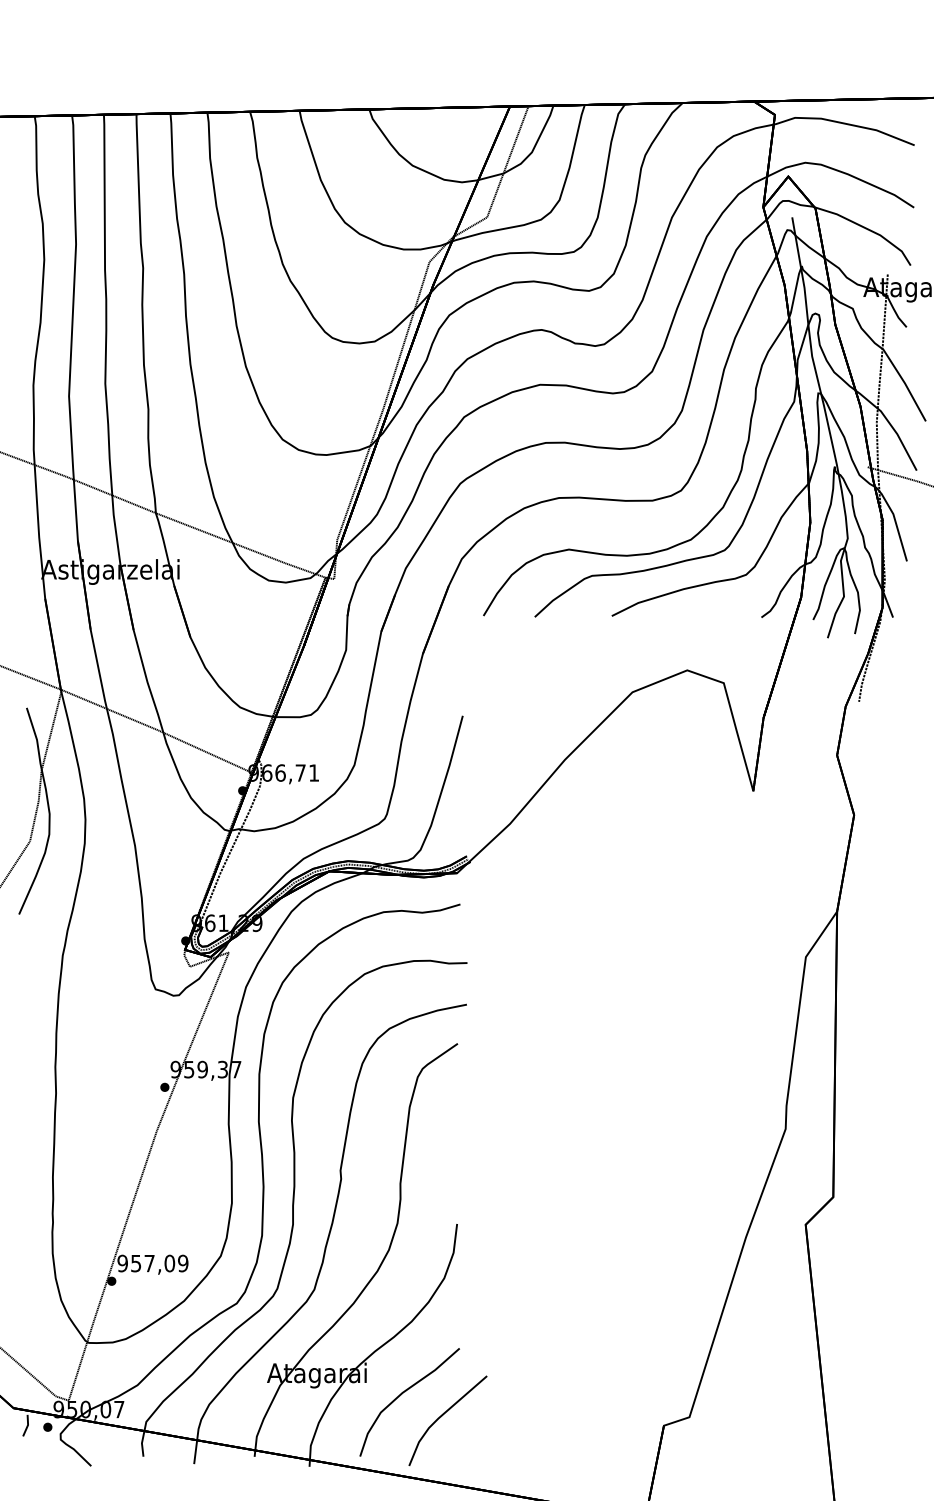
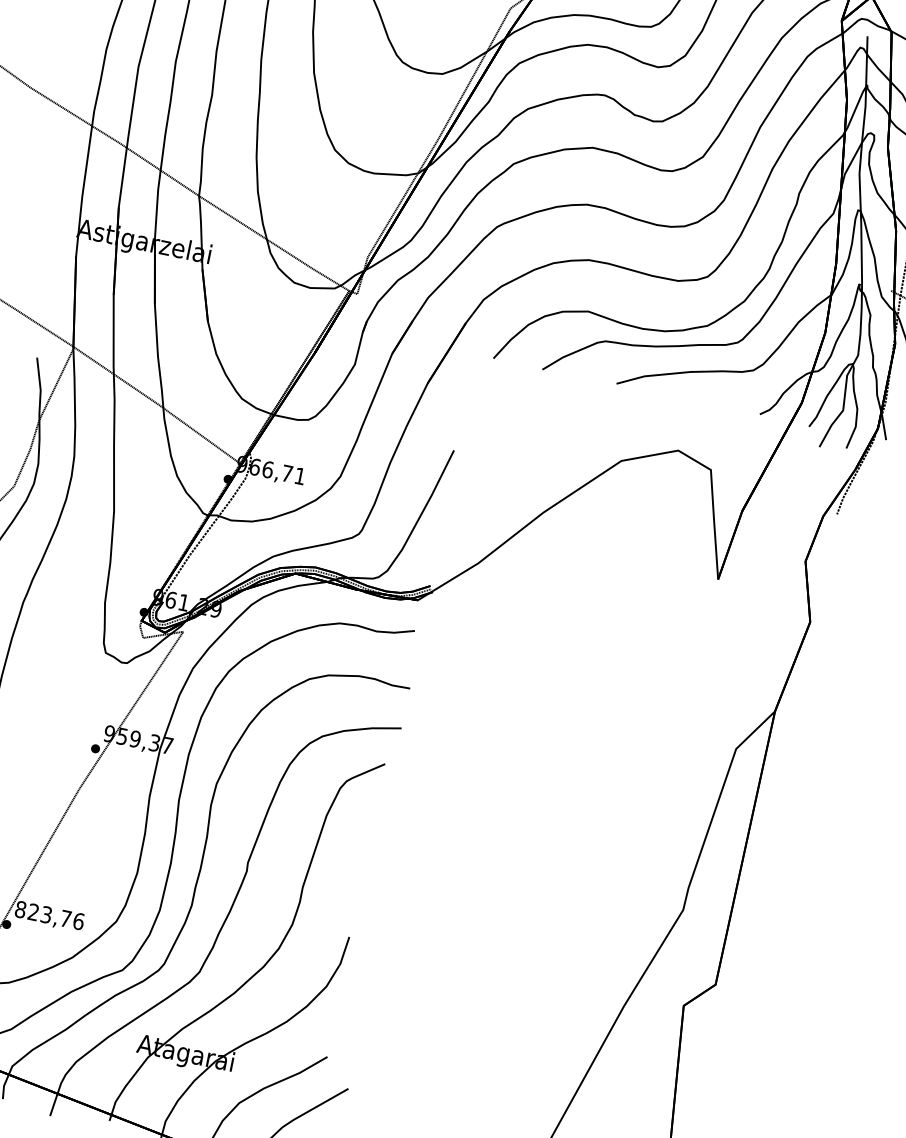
text: (152, 1263) -> (49, 915), 957,09 -> 823,76

